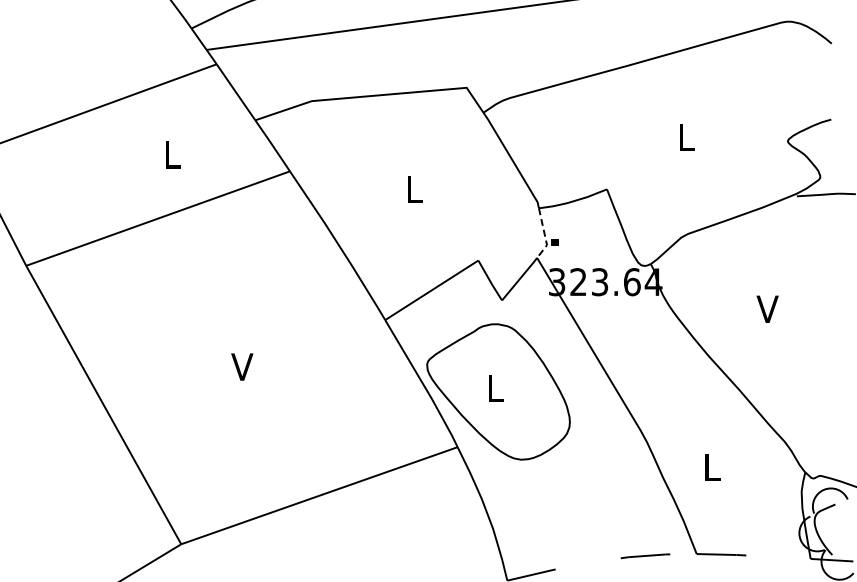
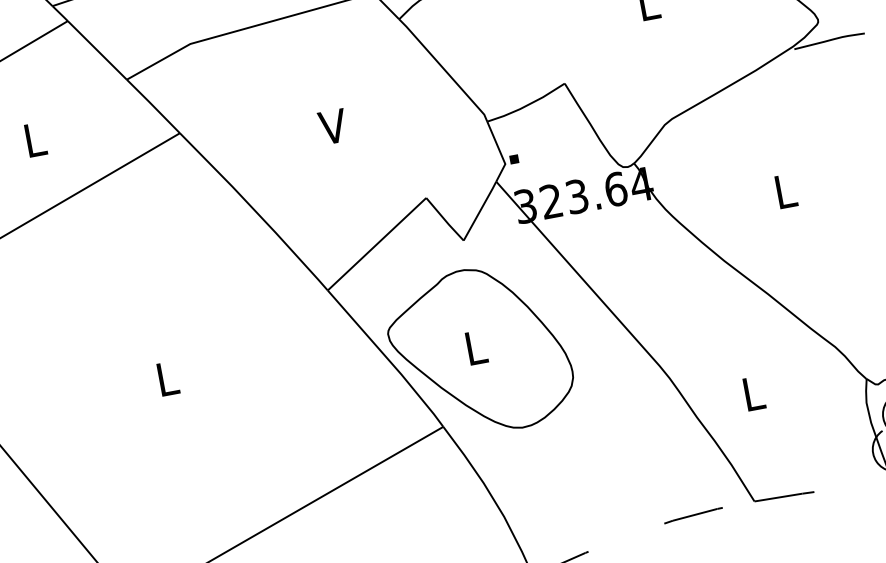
text: (414, 188) -> (333, 125), L -> V
line: (544, 235) -> (500, 153), dashed -> solid
text: (767, 308) -> (784, 190), V -> L
text: (242, 366) -> (166, 378), V -> L

